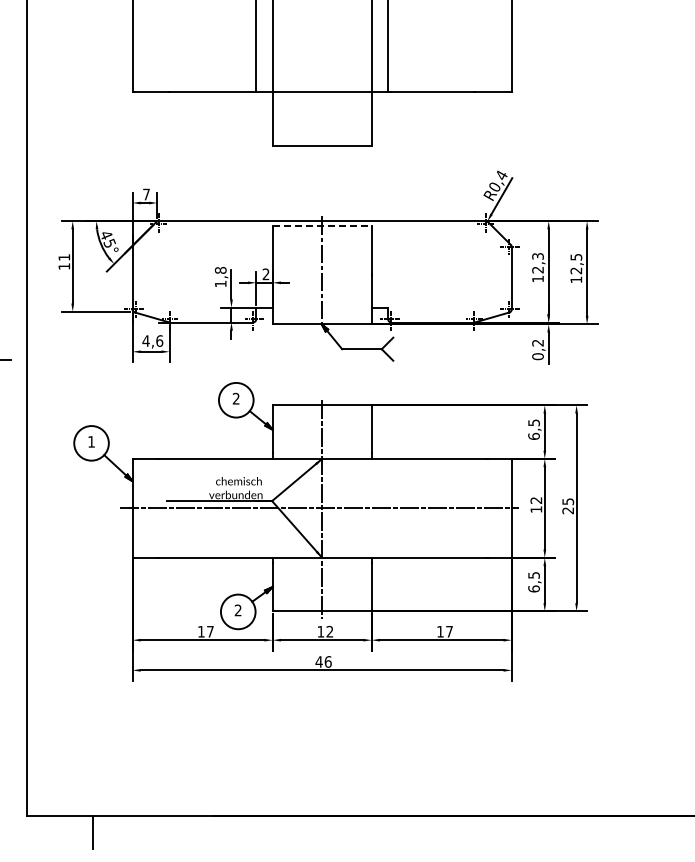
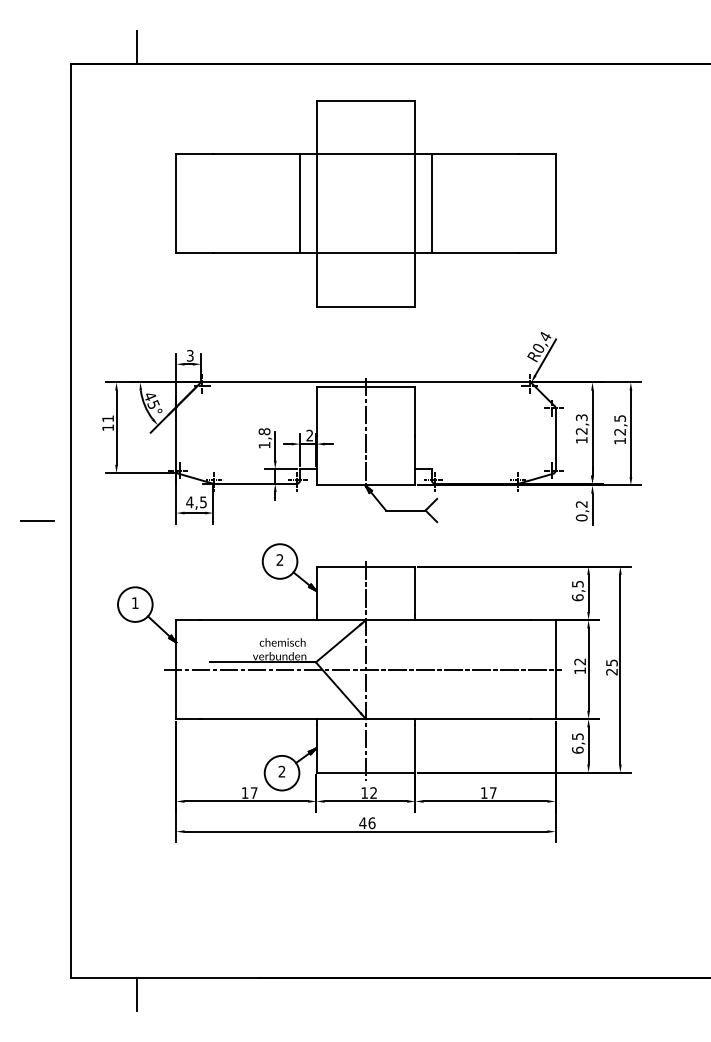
text: (145, 194) -> (189, 355), 7 -> 3
line: (322, 226) -> (366, 387), dashed -> solid
text: (159, 341) -> (203, 502), 4,6 -> 4,5

